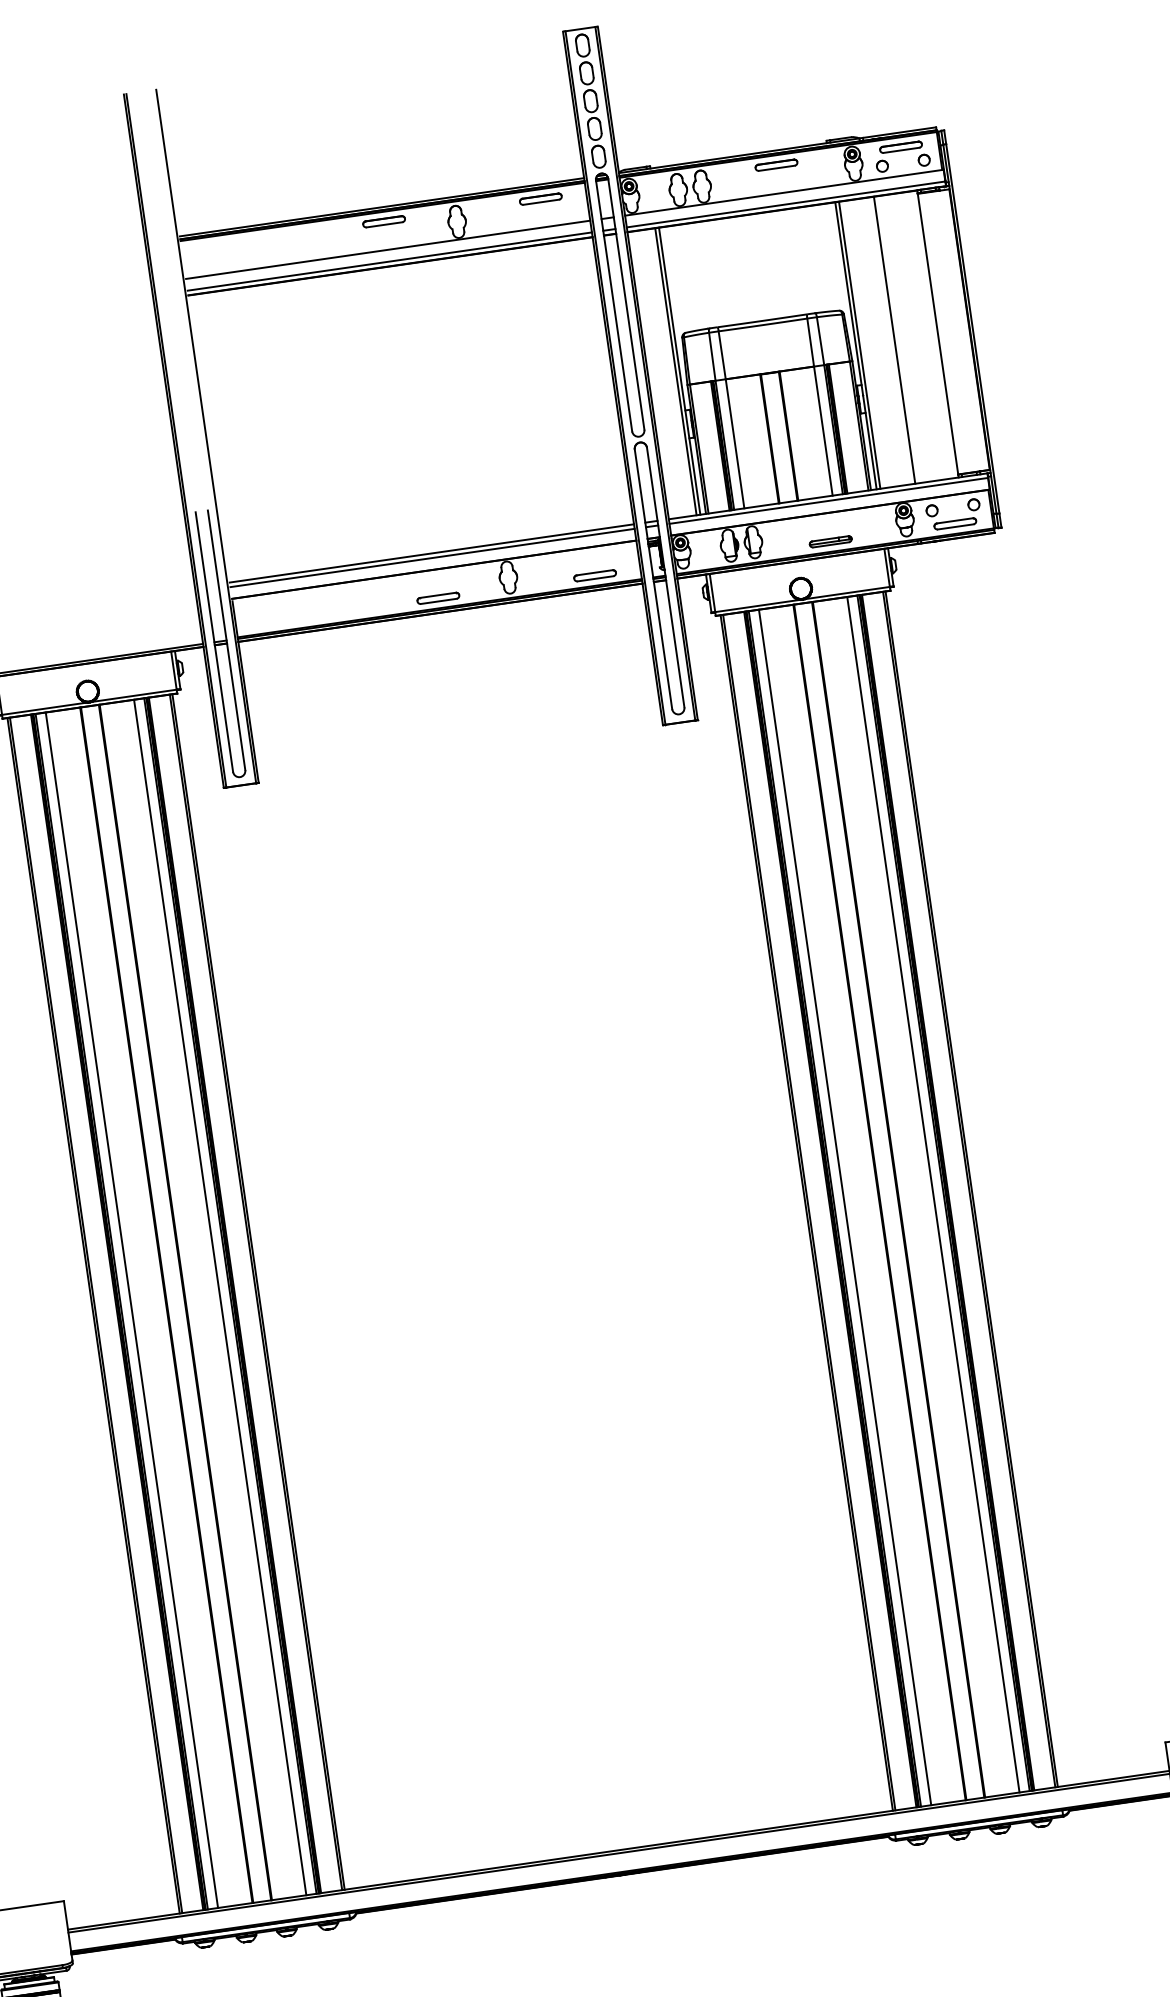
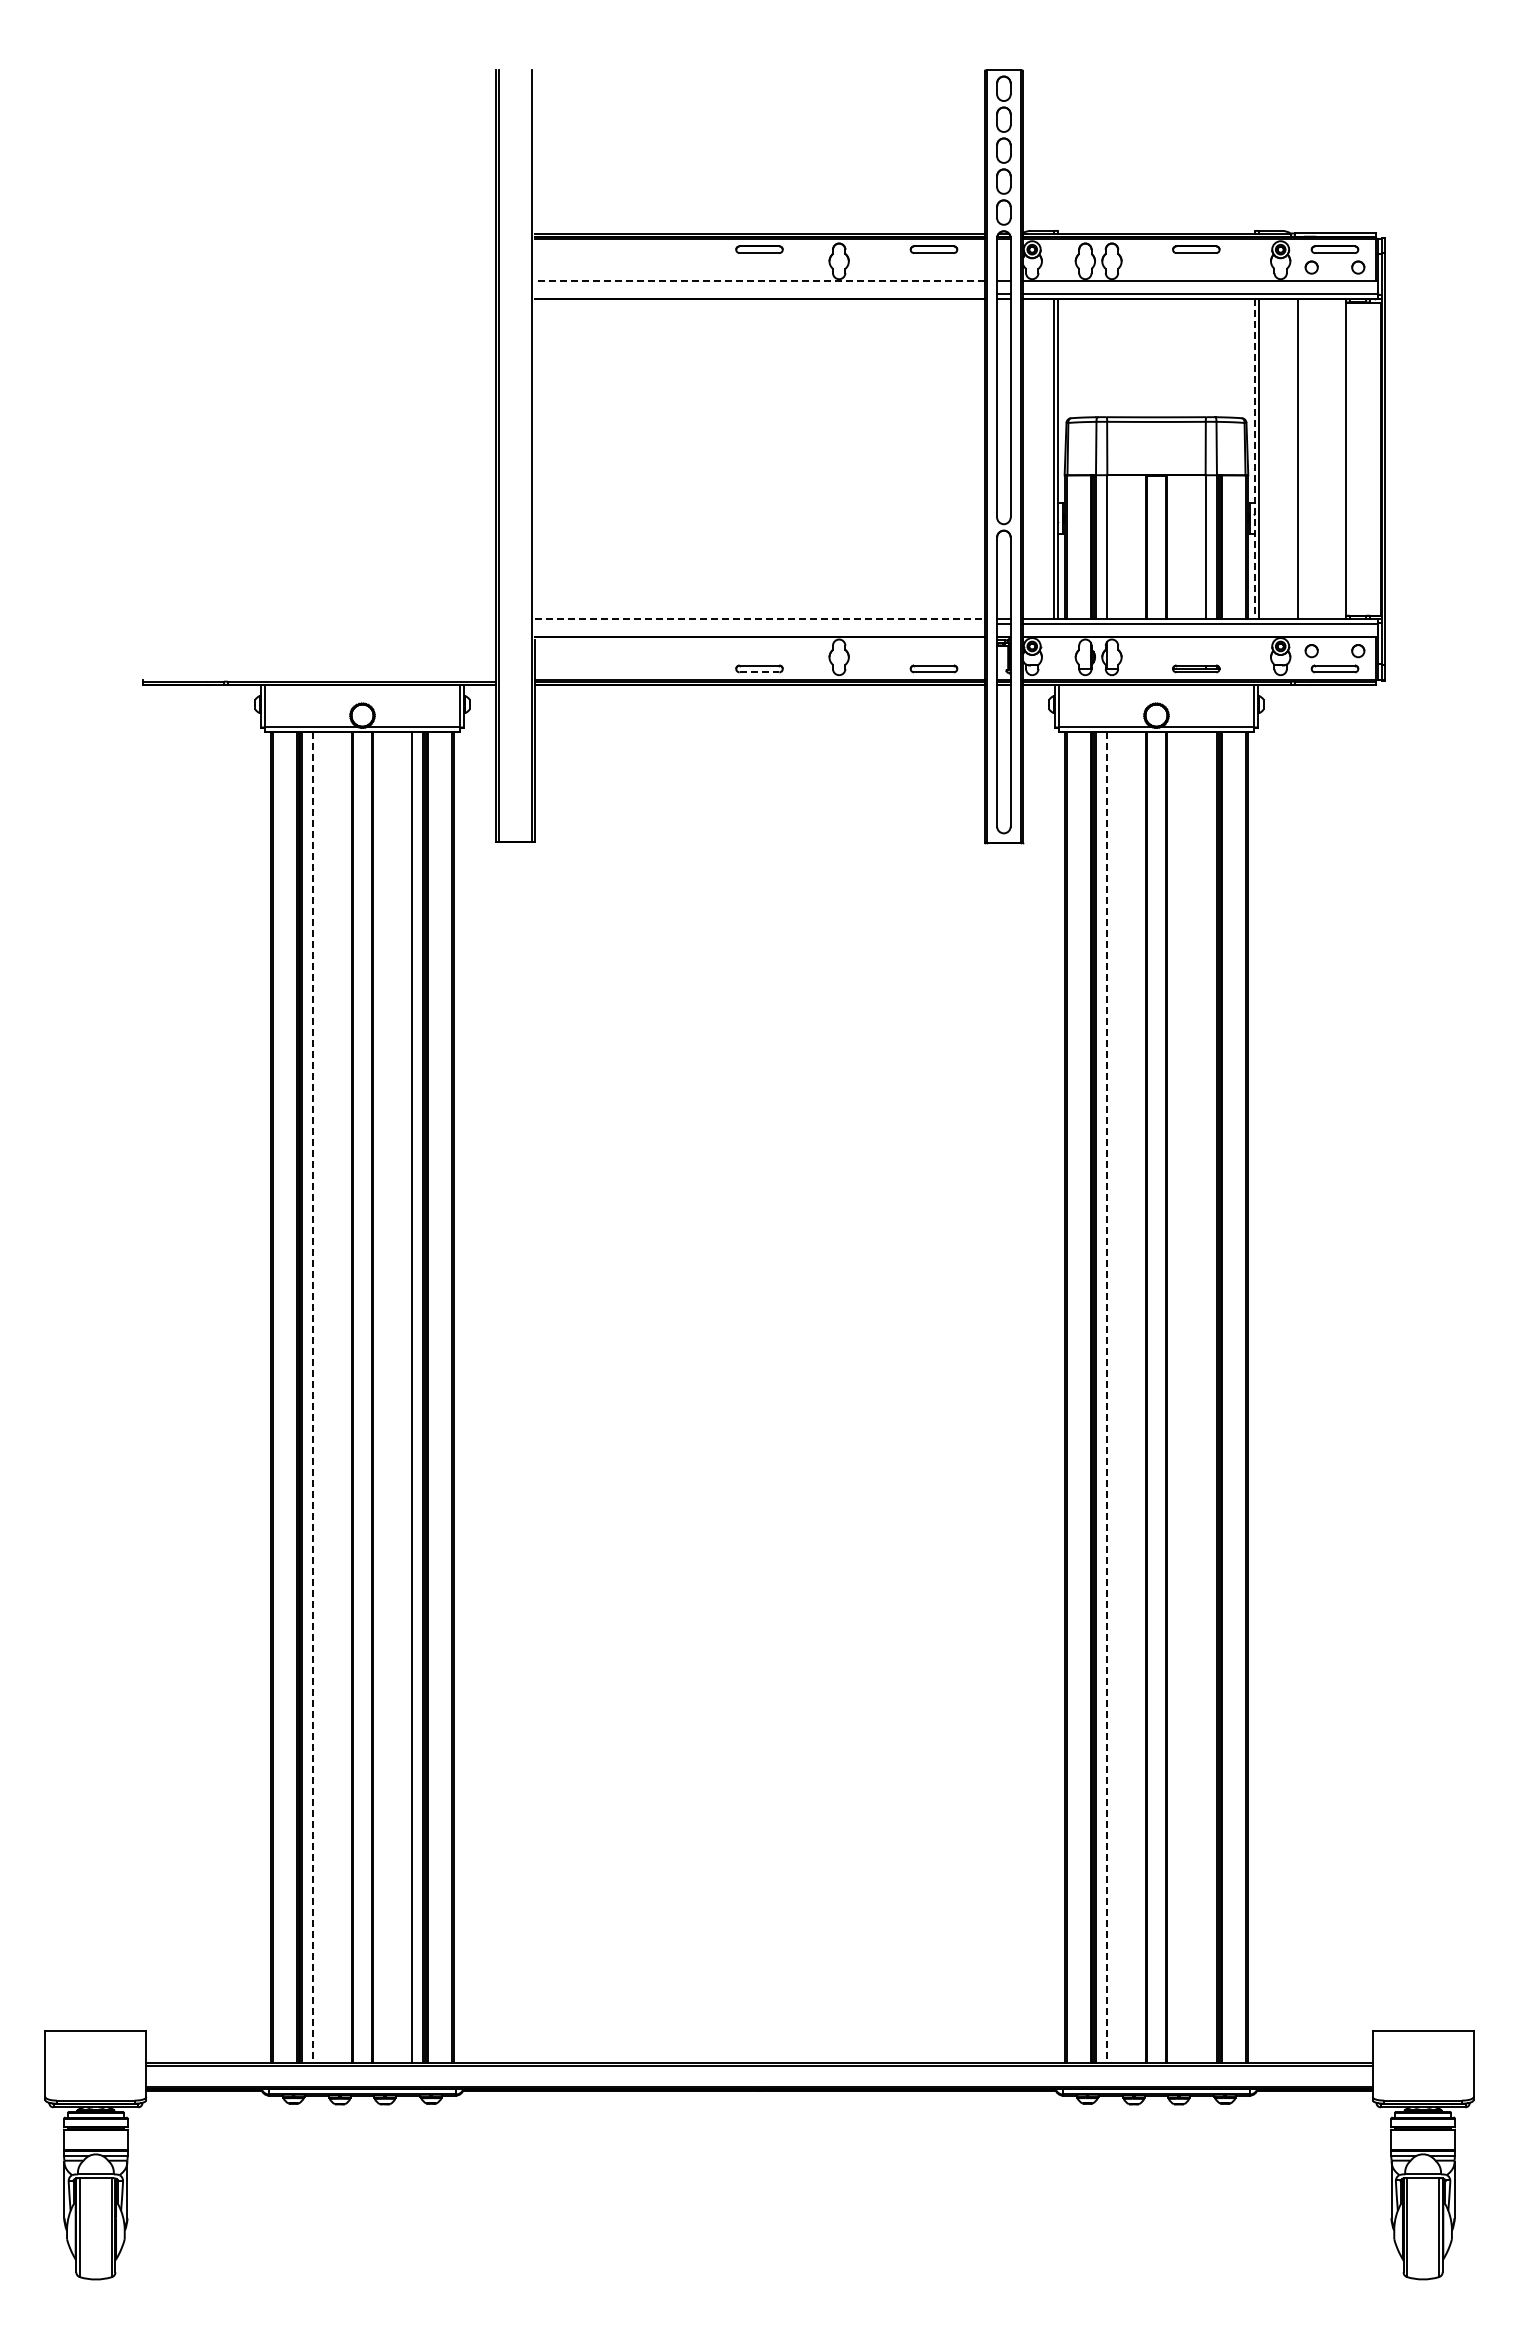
line: (388, 249) -> (759, 280), solid -> dashed
line: (389, 261) -> (759, 294), removed
line: (855, 346) -> (1254, 459), solid -> dashed
line: (431, 553) -> (759, 618), solid -> dashed
line: (432, 558) -> (759, 624), removed
line: (438, 601) -> (759, 672), solid -> dashed
part: (220, 644) -> (514, 684), removed
line: (933, 1194) -> (1205, 1396), removed
line: (845, 1207) -> (1107, 1397), solid -> dashed
line: (132, 1310) -> (313, 1397), solid -> dashed

